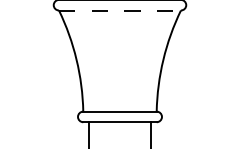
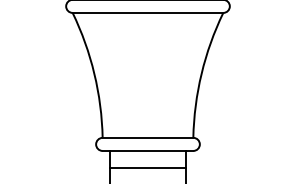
line: (120, 10) -> (148, 12), dashed -> solid
line: (119, 136) -> (147, 168), added

